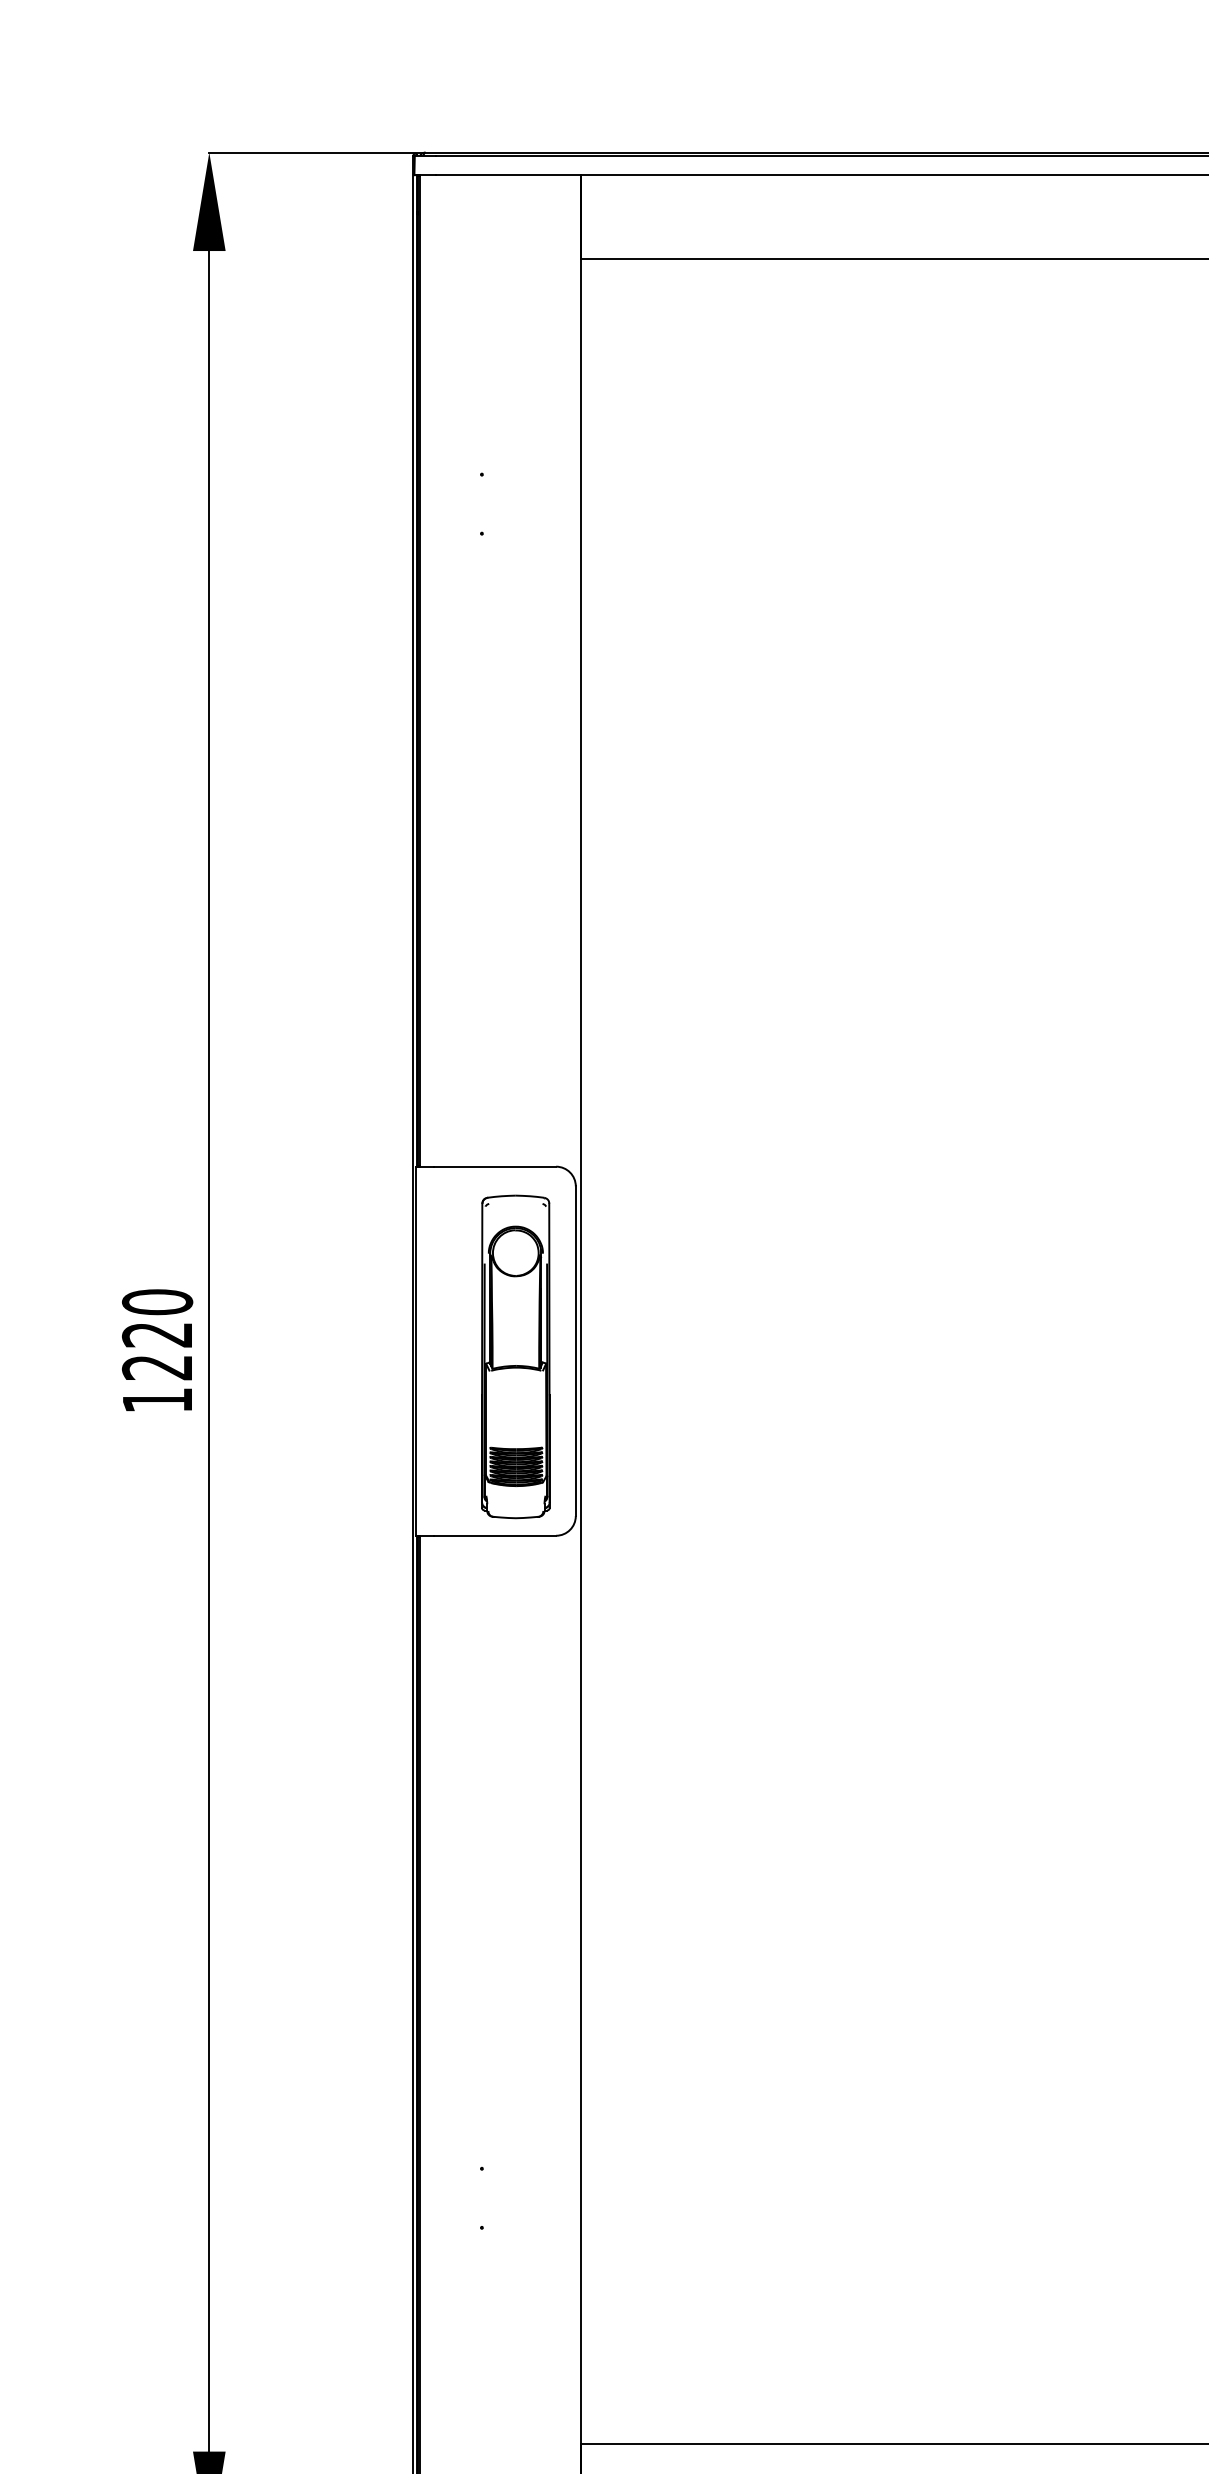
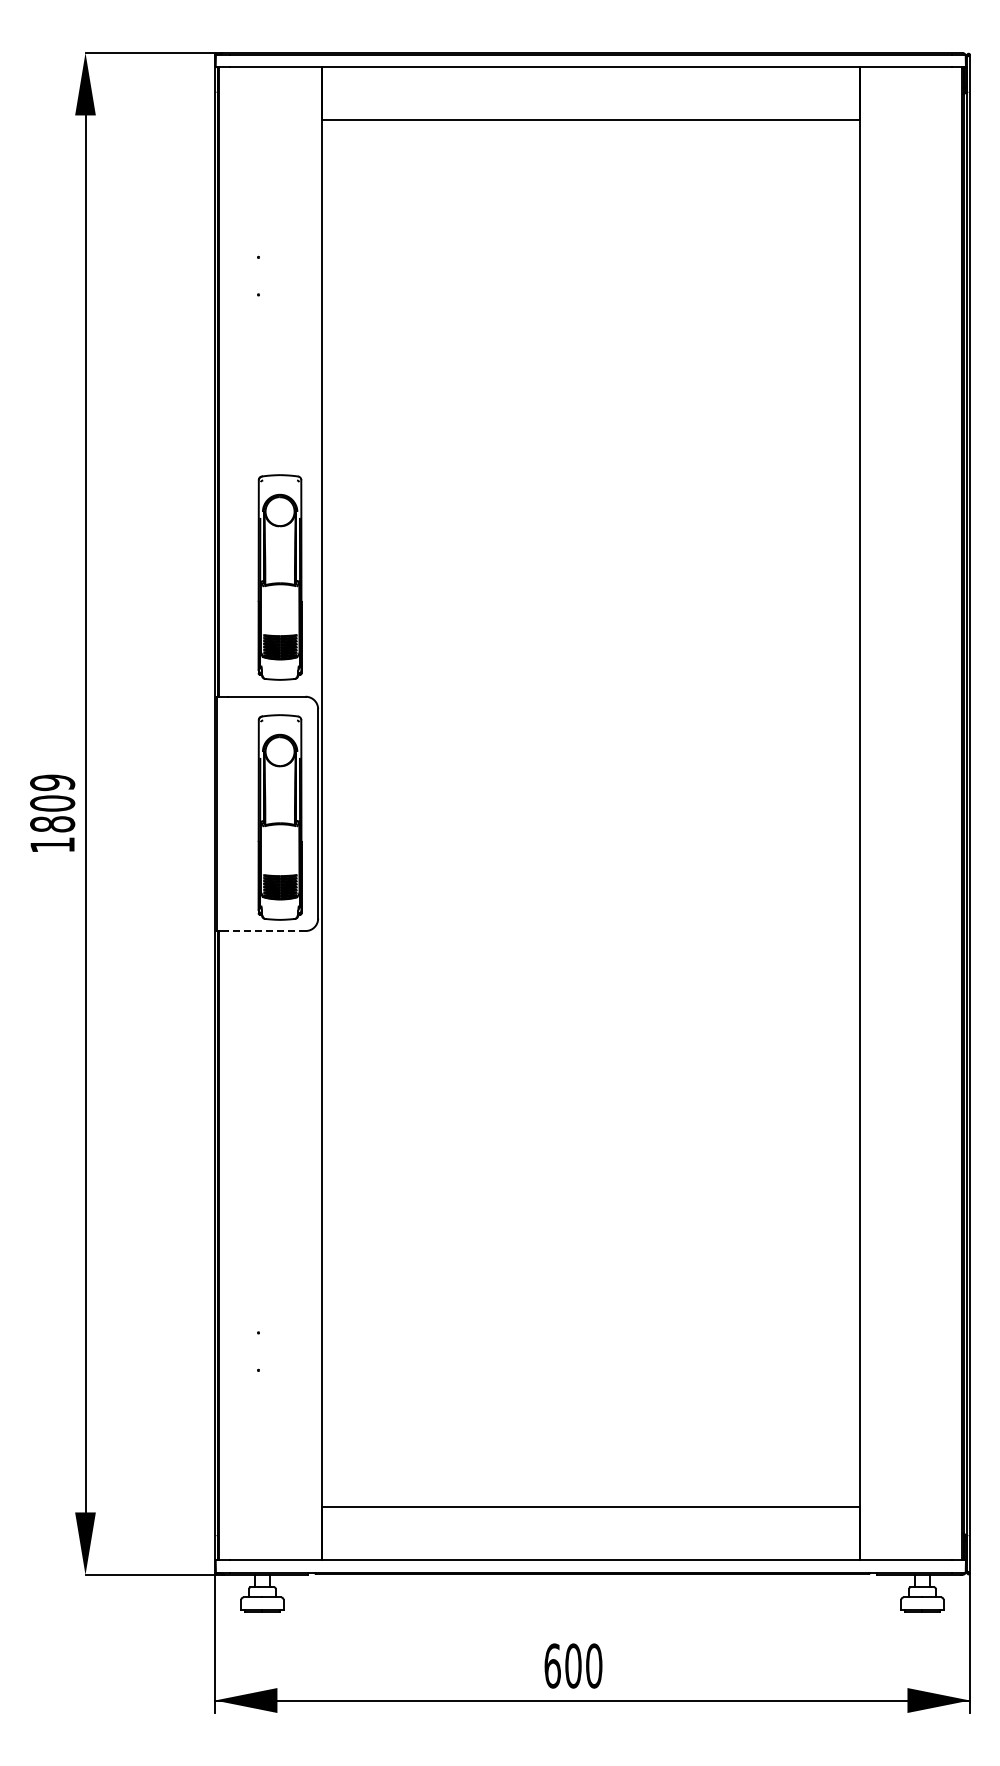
part: (514, 978) -> (279, 577), added
text: (157, 1334) -> (52, 803), 1220 -> 1809
line: (494, 1536) -> (266, 931), solid -> dashed

